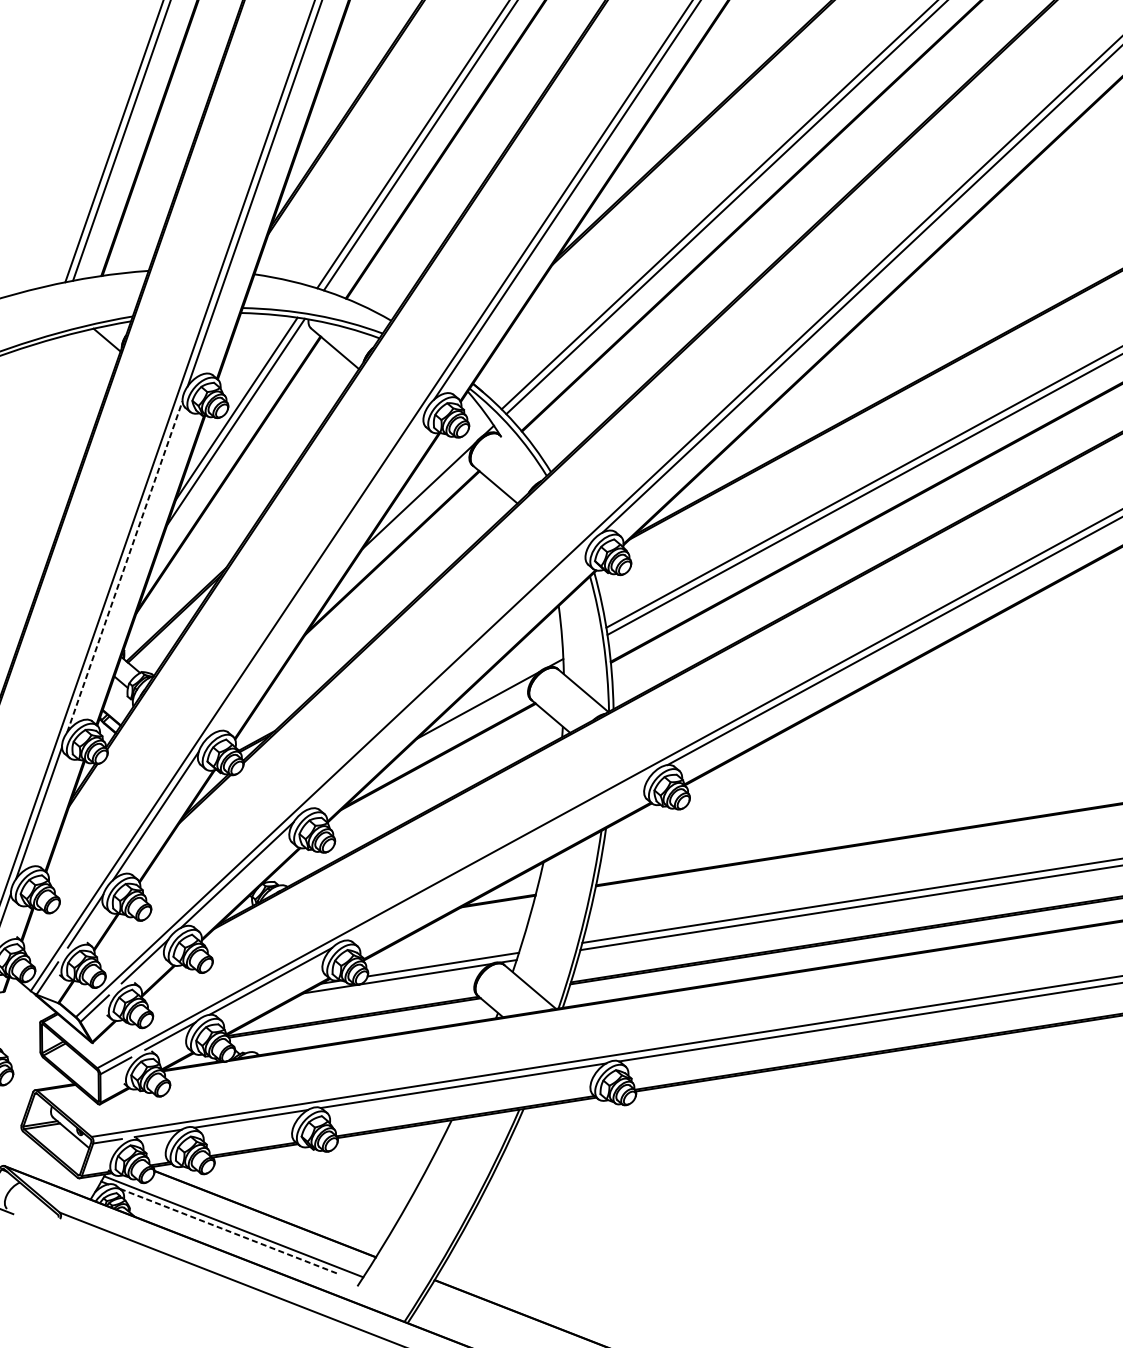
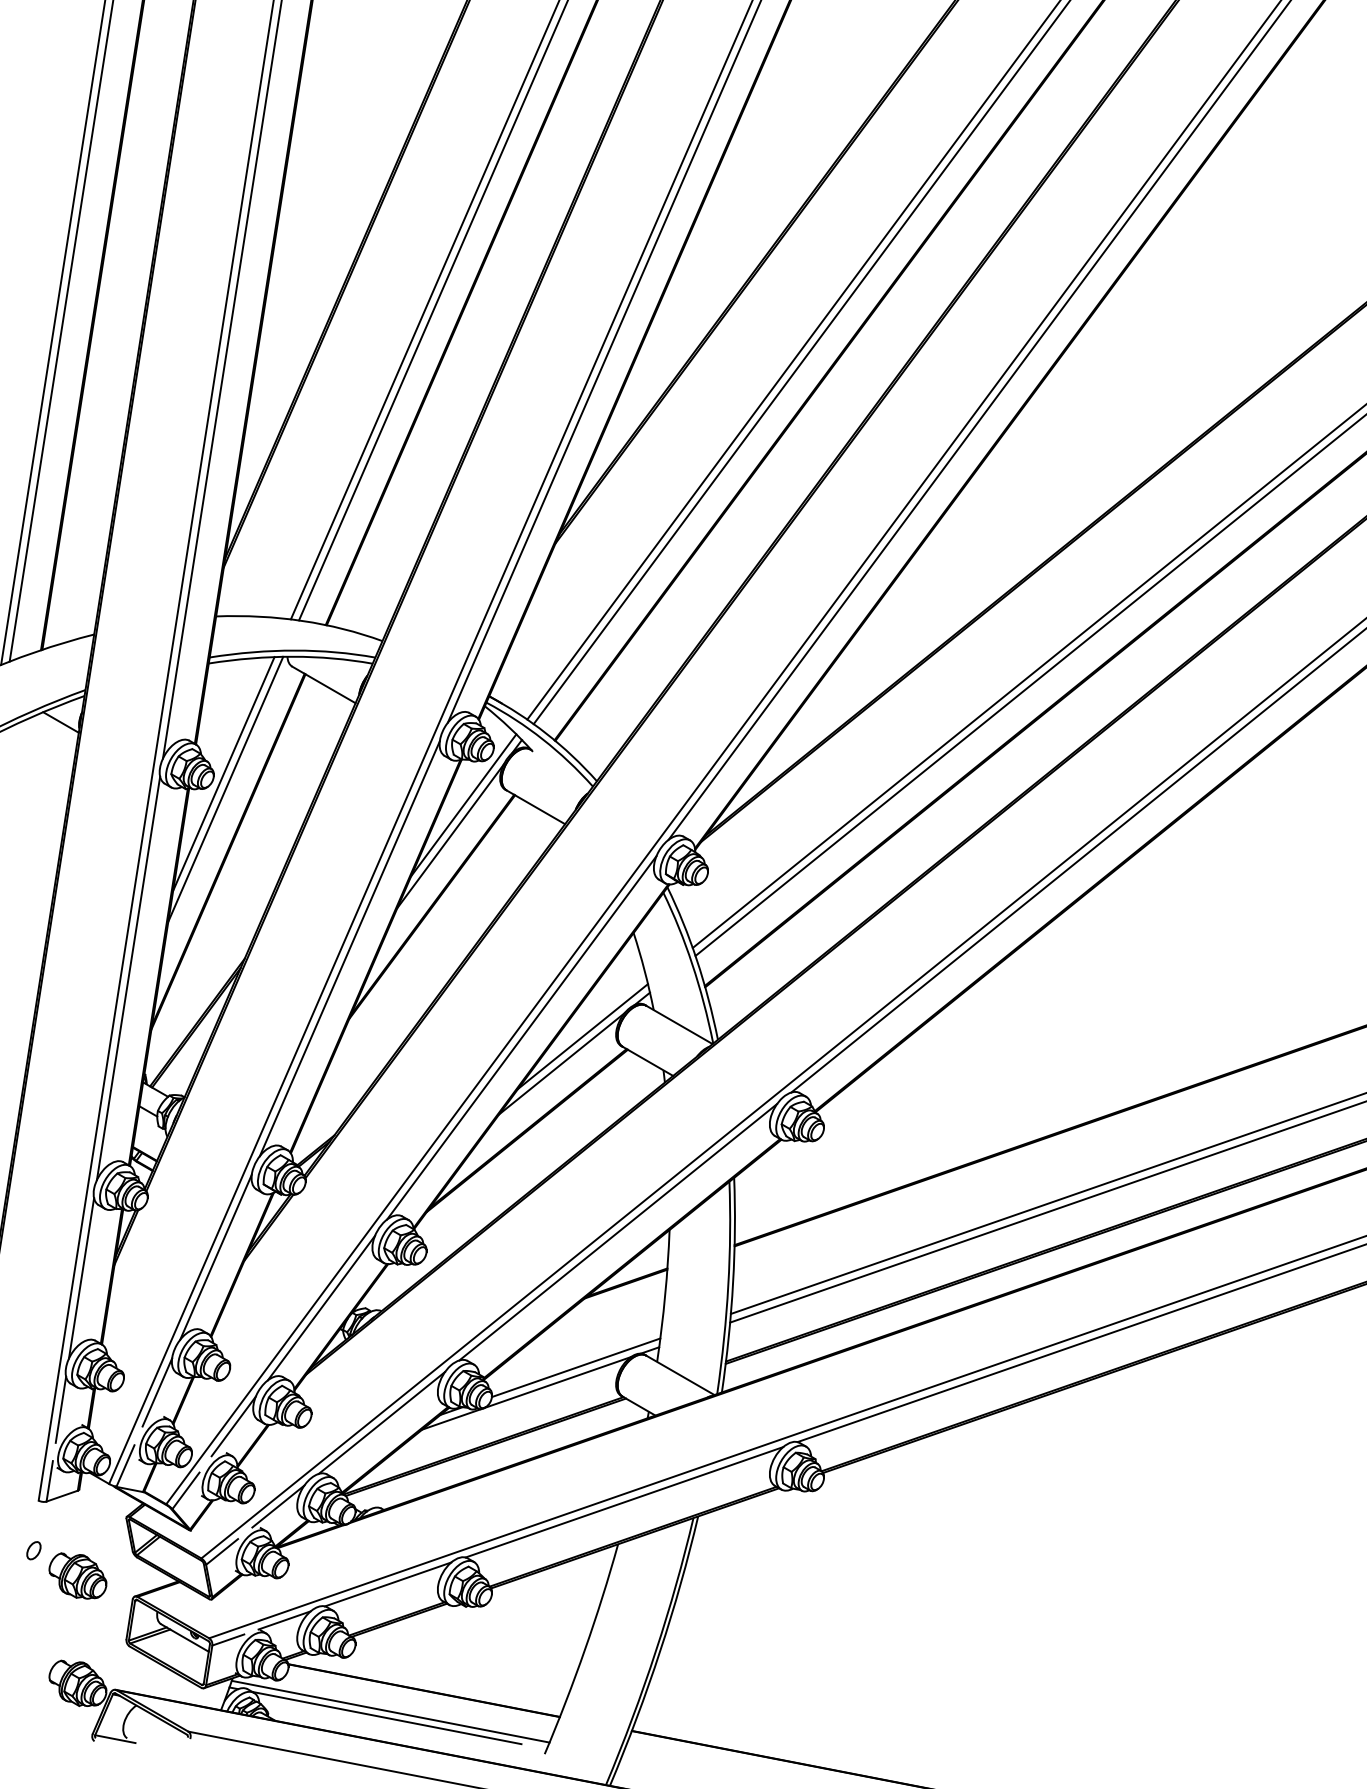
line: (434, 472) -> (463, 805), added
line: (124, 566) -> (128, 977), dashed -> solid
line: (316, 575) -> (349, 948), added
line: (447, 677) -> (521, 1037), added
line: (500, 685) -> (583, 1036), added
line: (499, 856) -> (618, 1232), added
line: (230, 1232) -> (387, 1718), dashed -> solid

